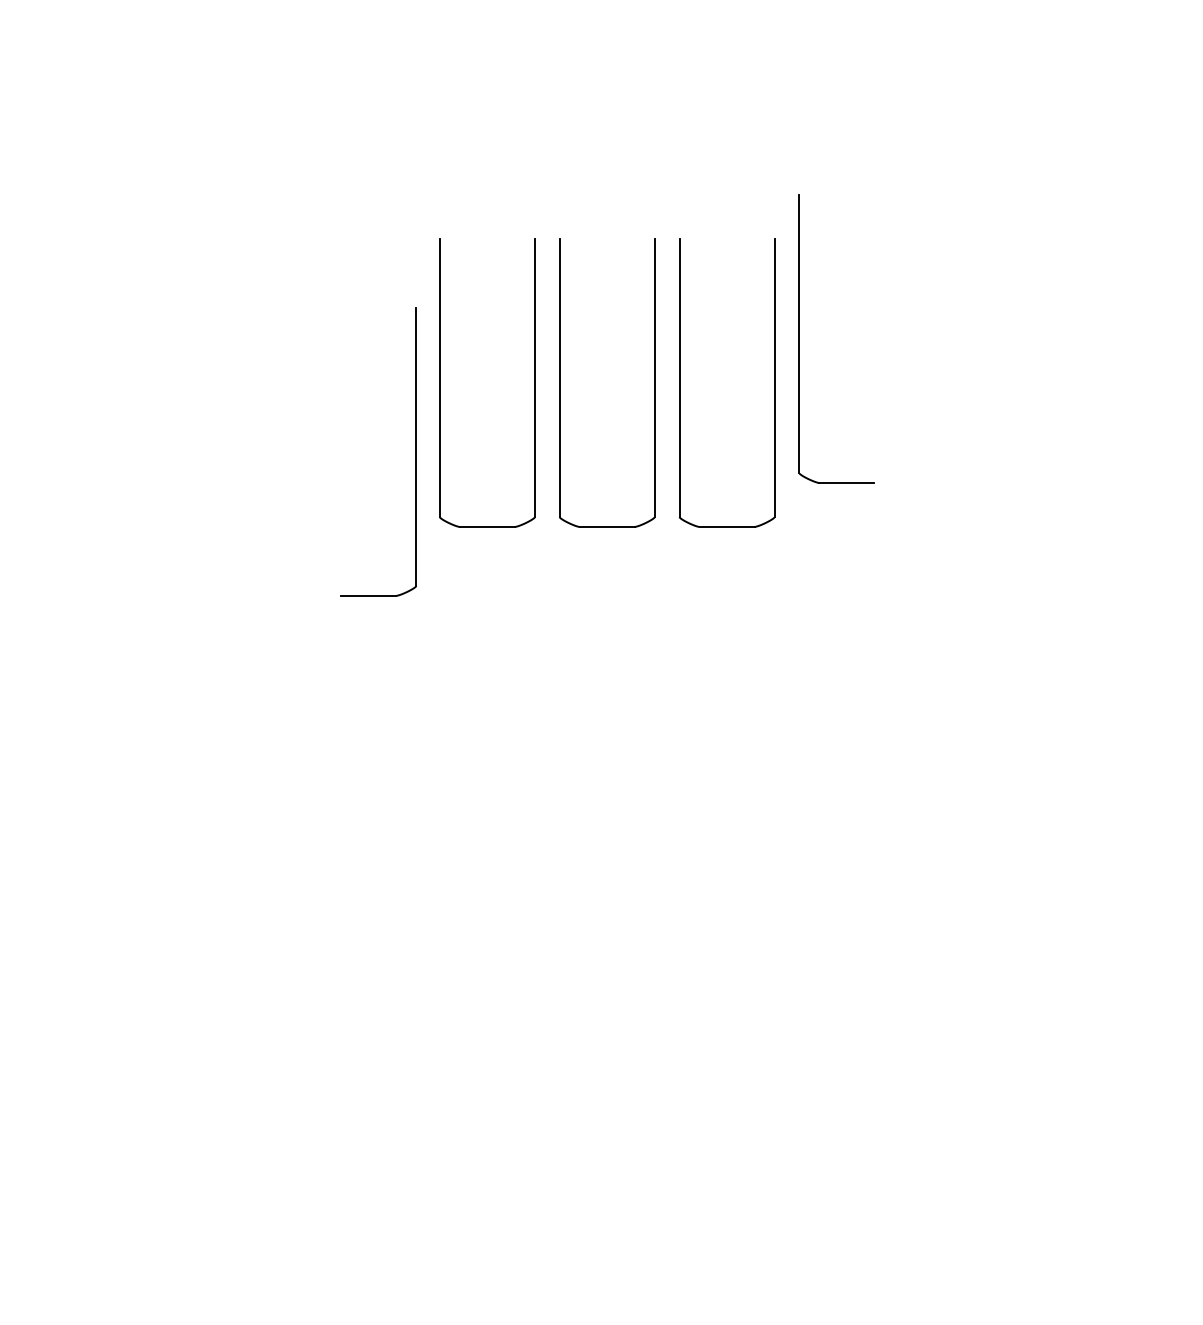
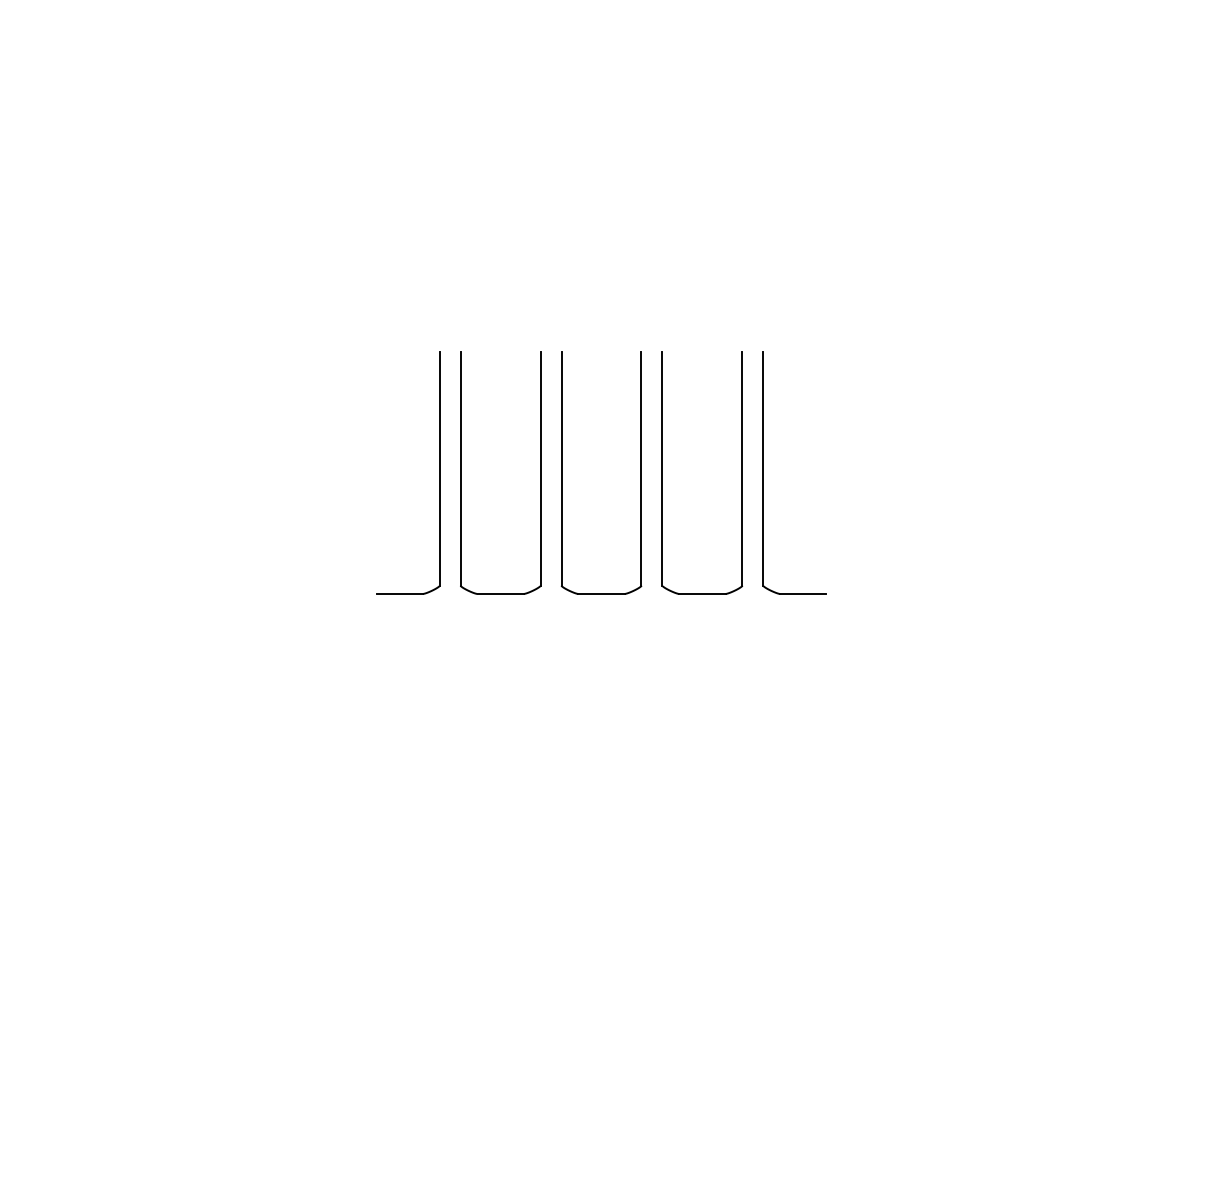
part: (799, 338) -> (763, 472), moved
part: (415, 451) -> (439, 472), moved

